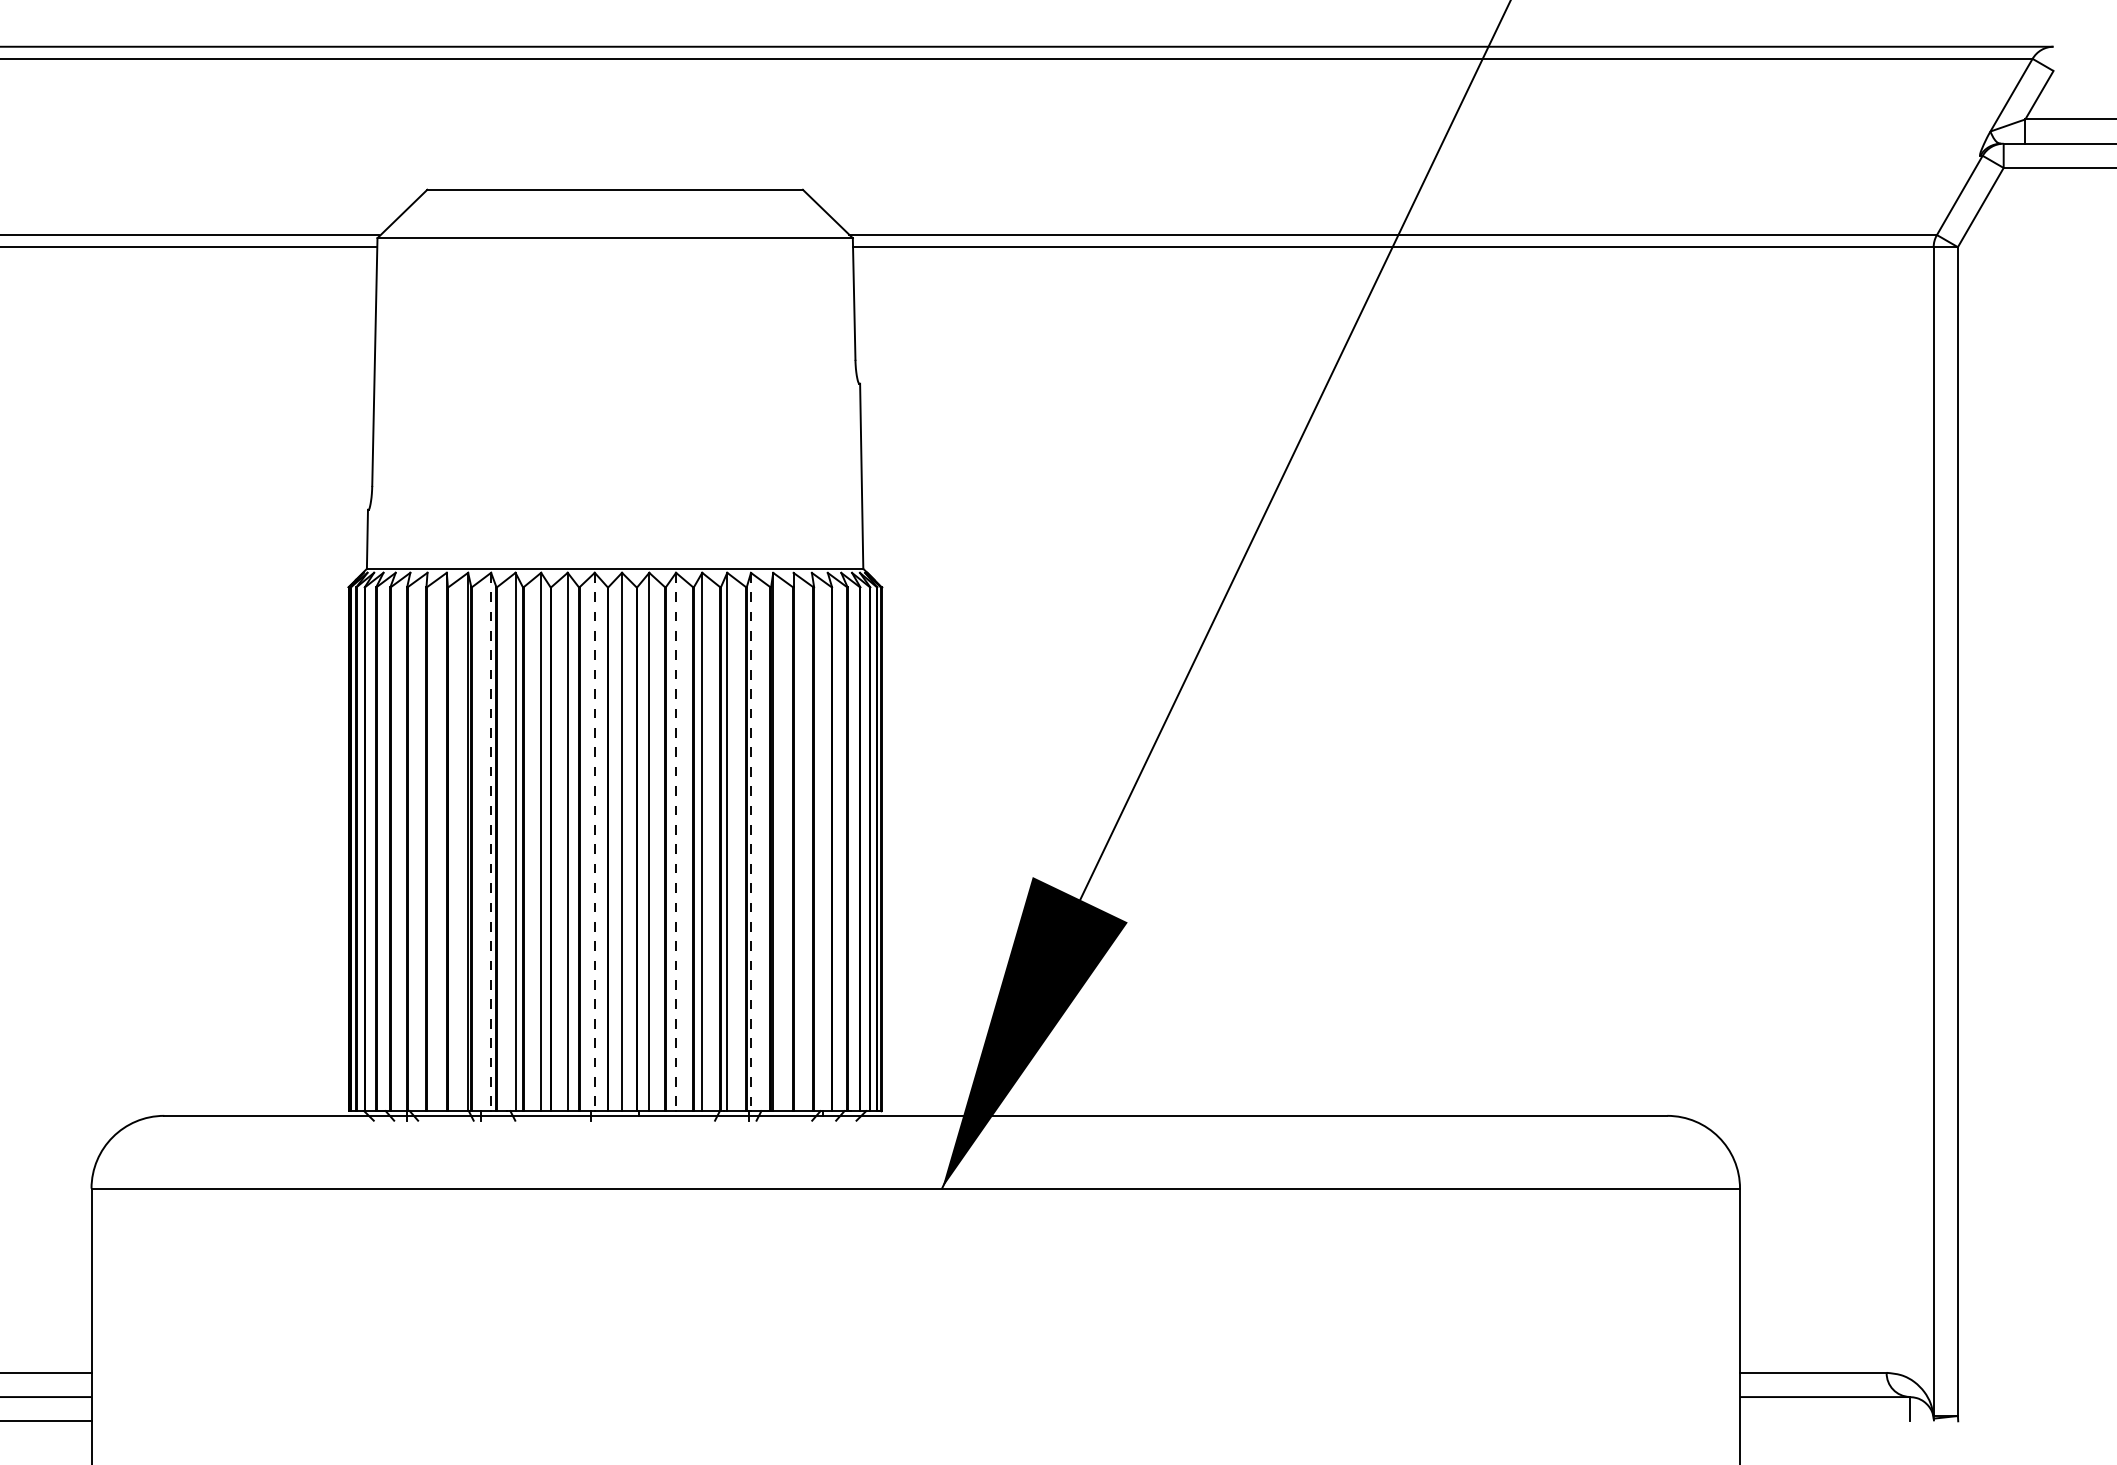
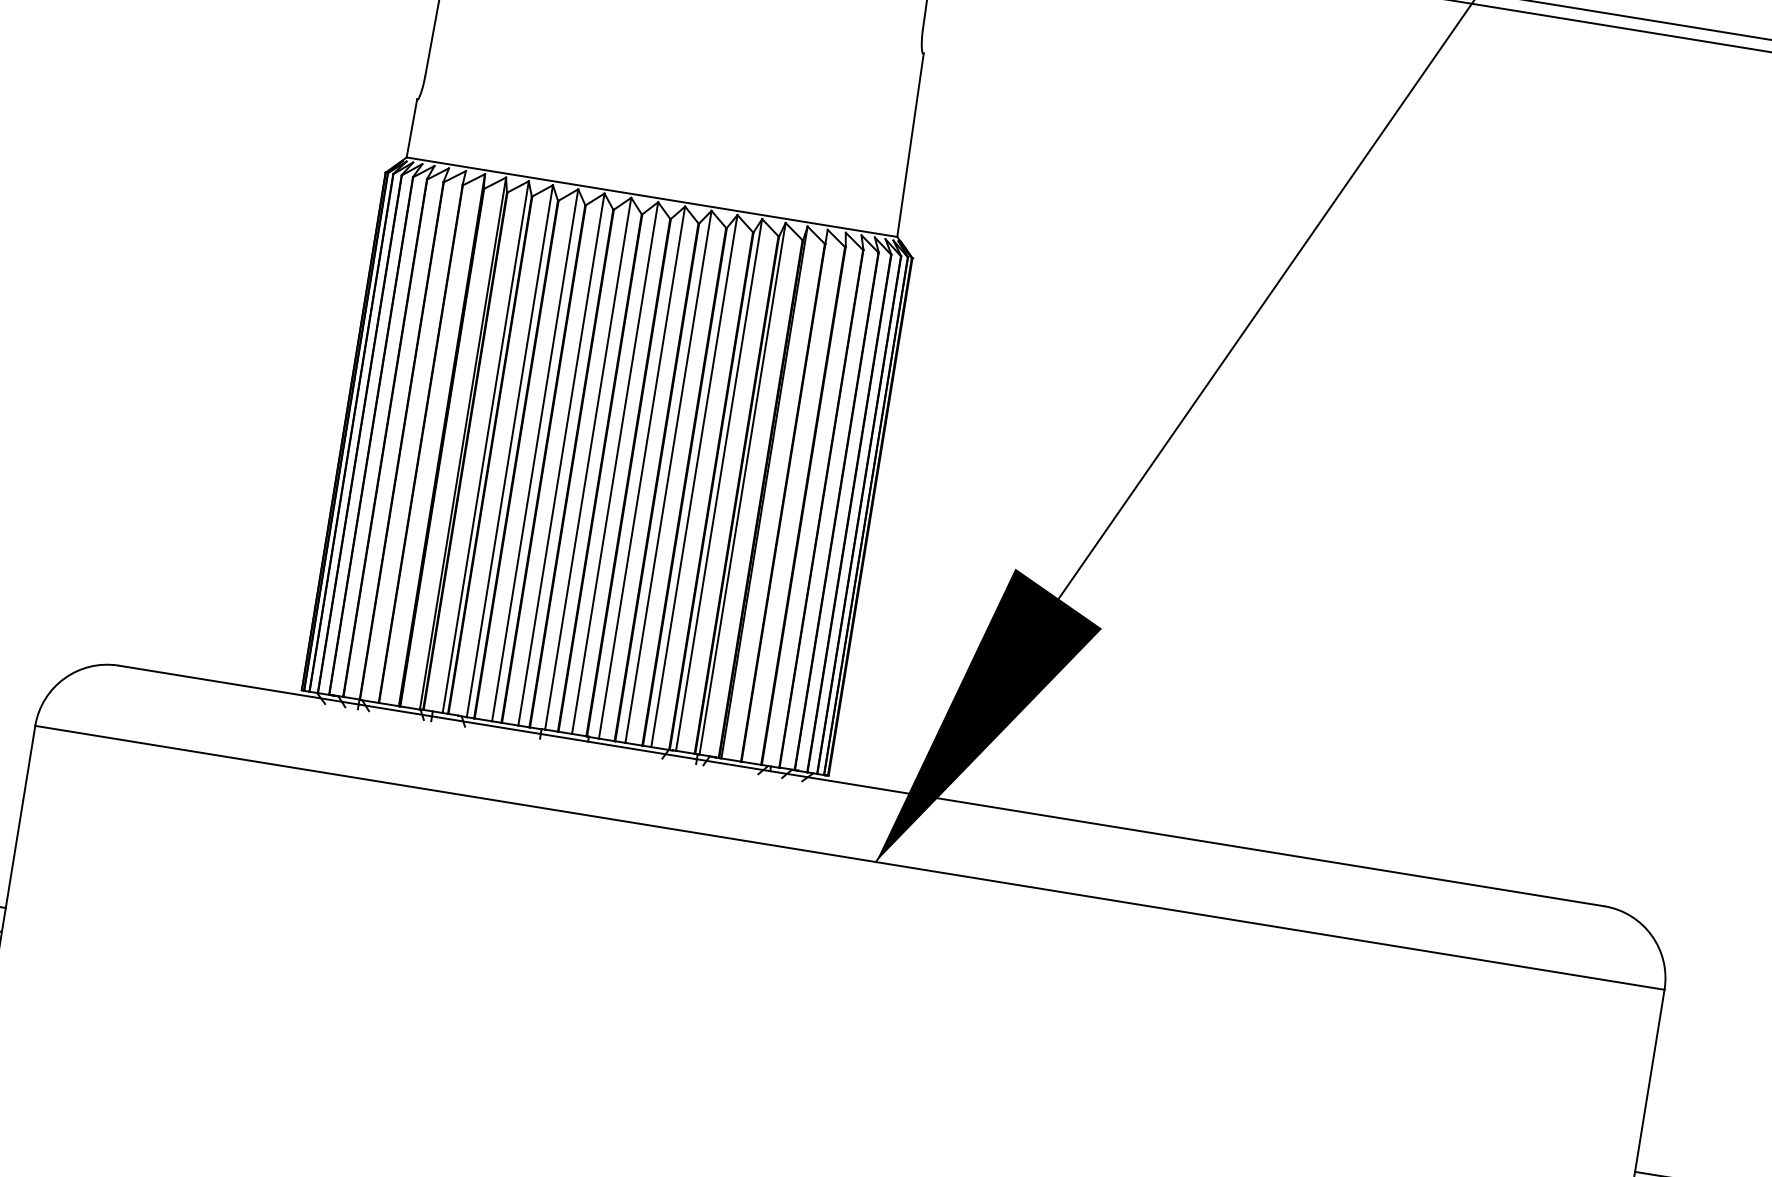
line: (491, 841) -> (486, 446), dashed -> solid
line: (594, 841) -> (587, 463), dashed -> solid
line: (751, 841) -> (743, 488), dashed -> solid
line: (676, 842) -> (668, 477), dashed -> solid

